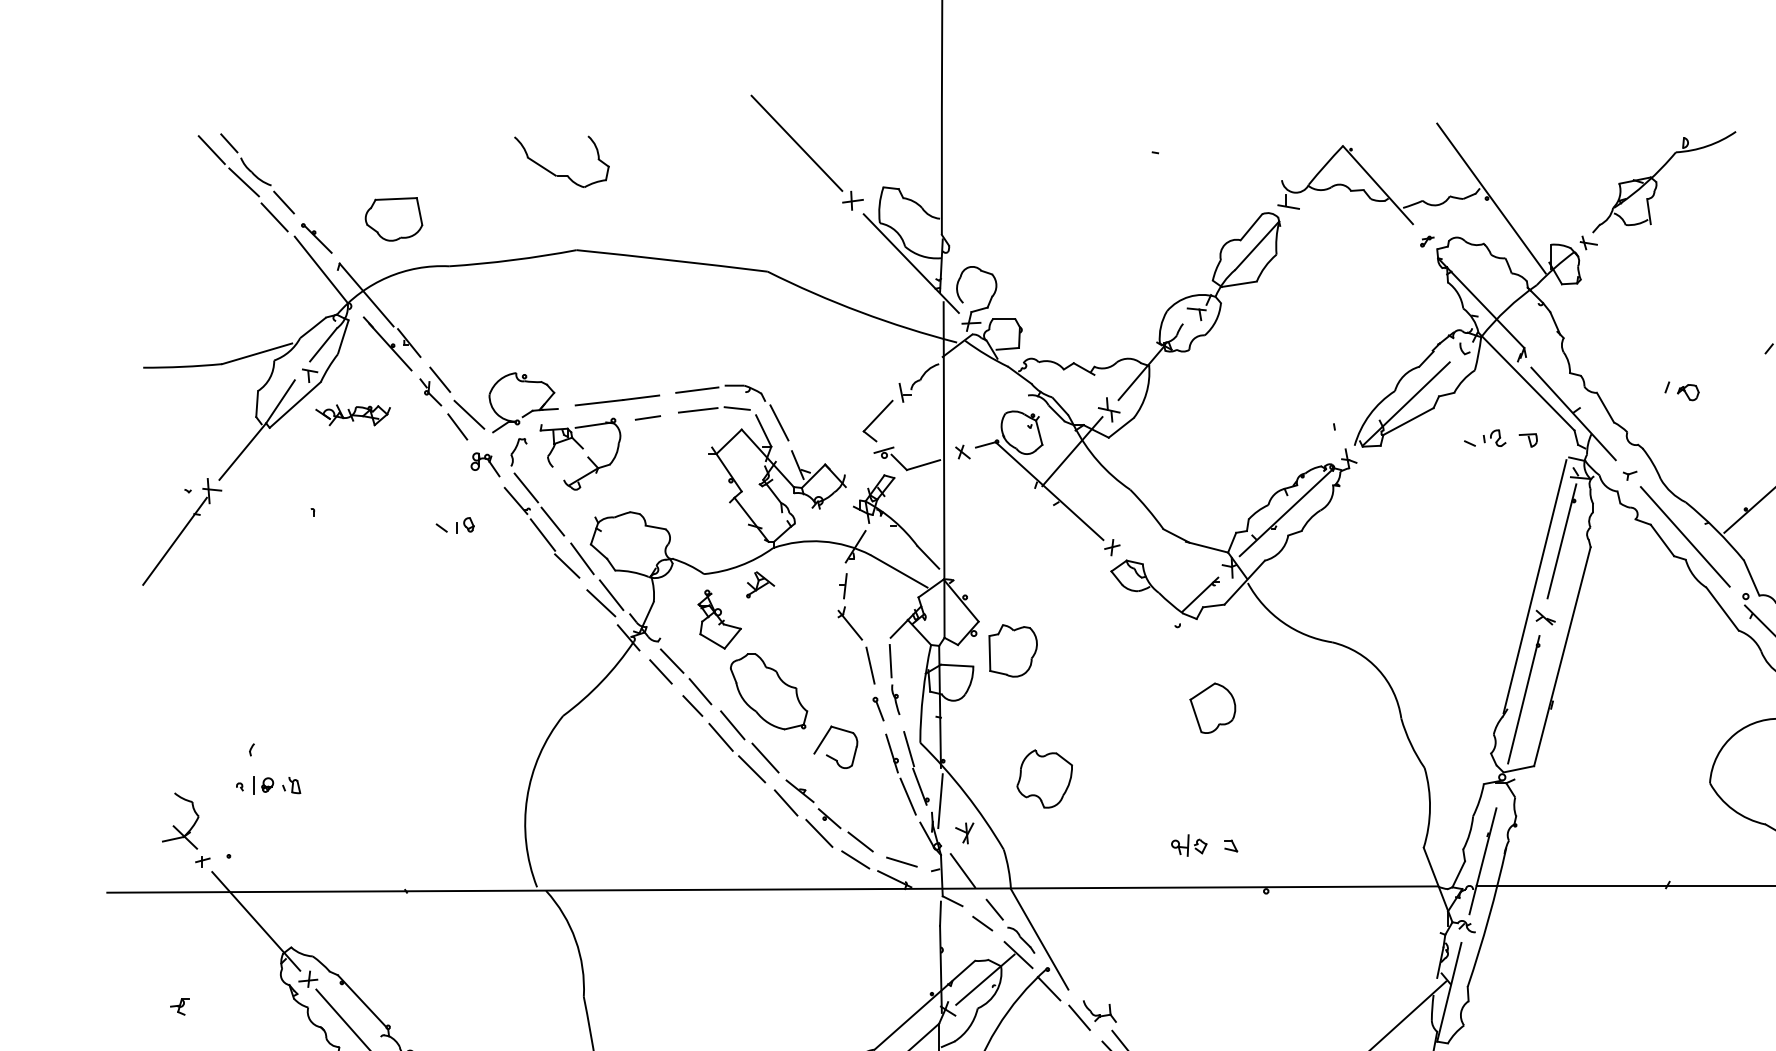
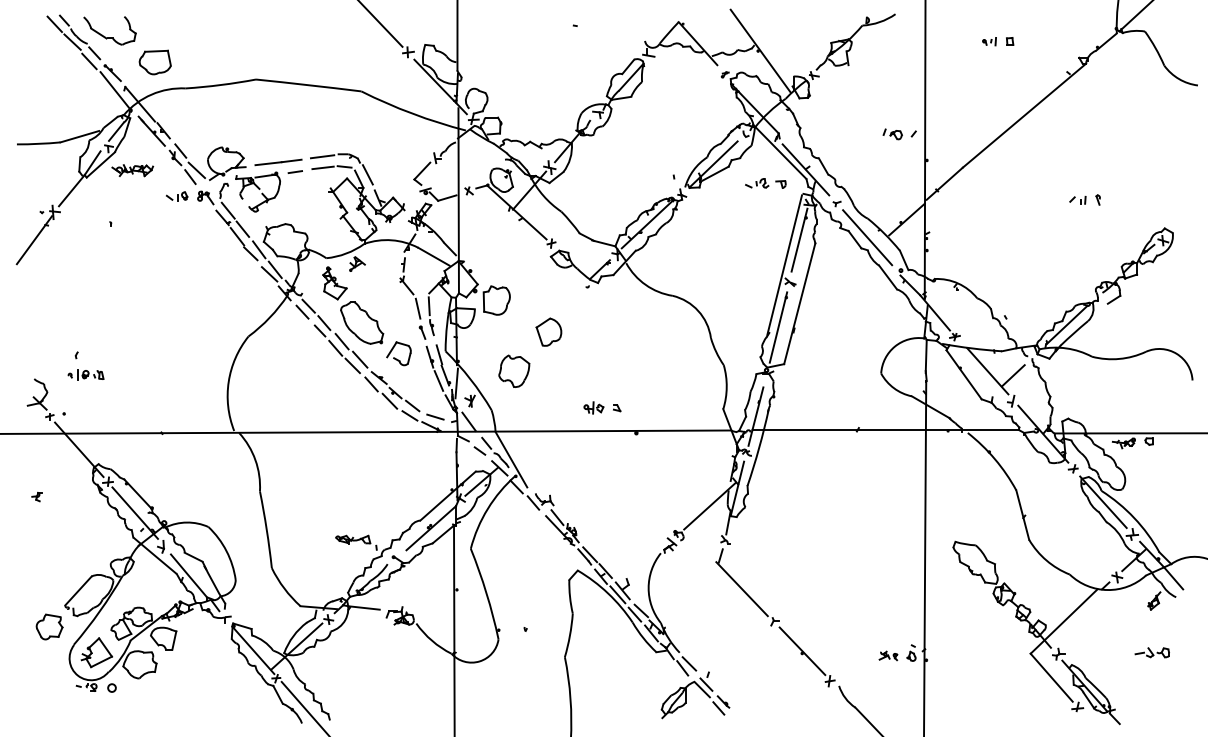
part: (561, 173) -> (109, 37), moved
part: (1681, 391) -> (892, 134), moved
part: (456, 525) -> (177, 196), moved
part: (1212, 706) -> (548, 331), moved

